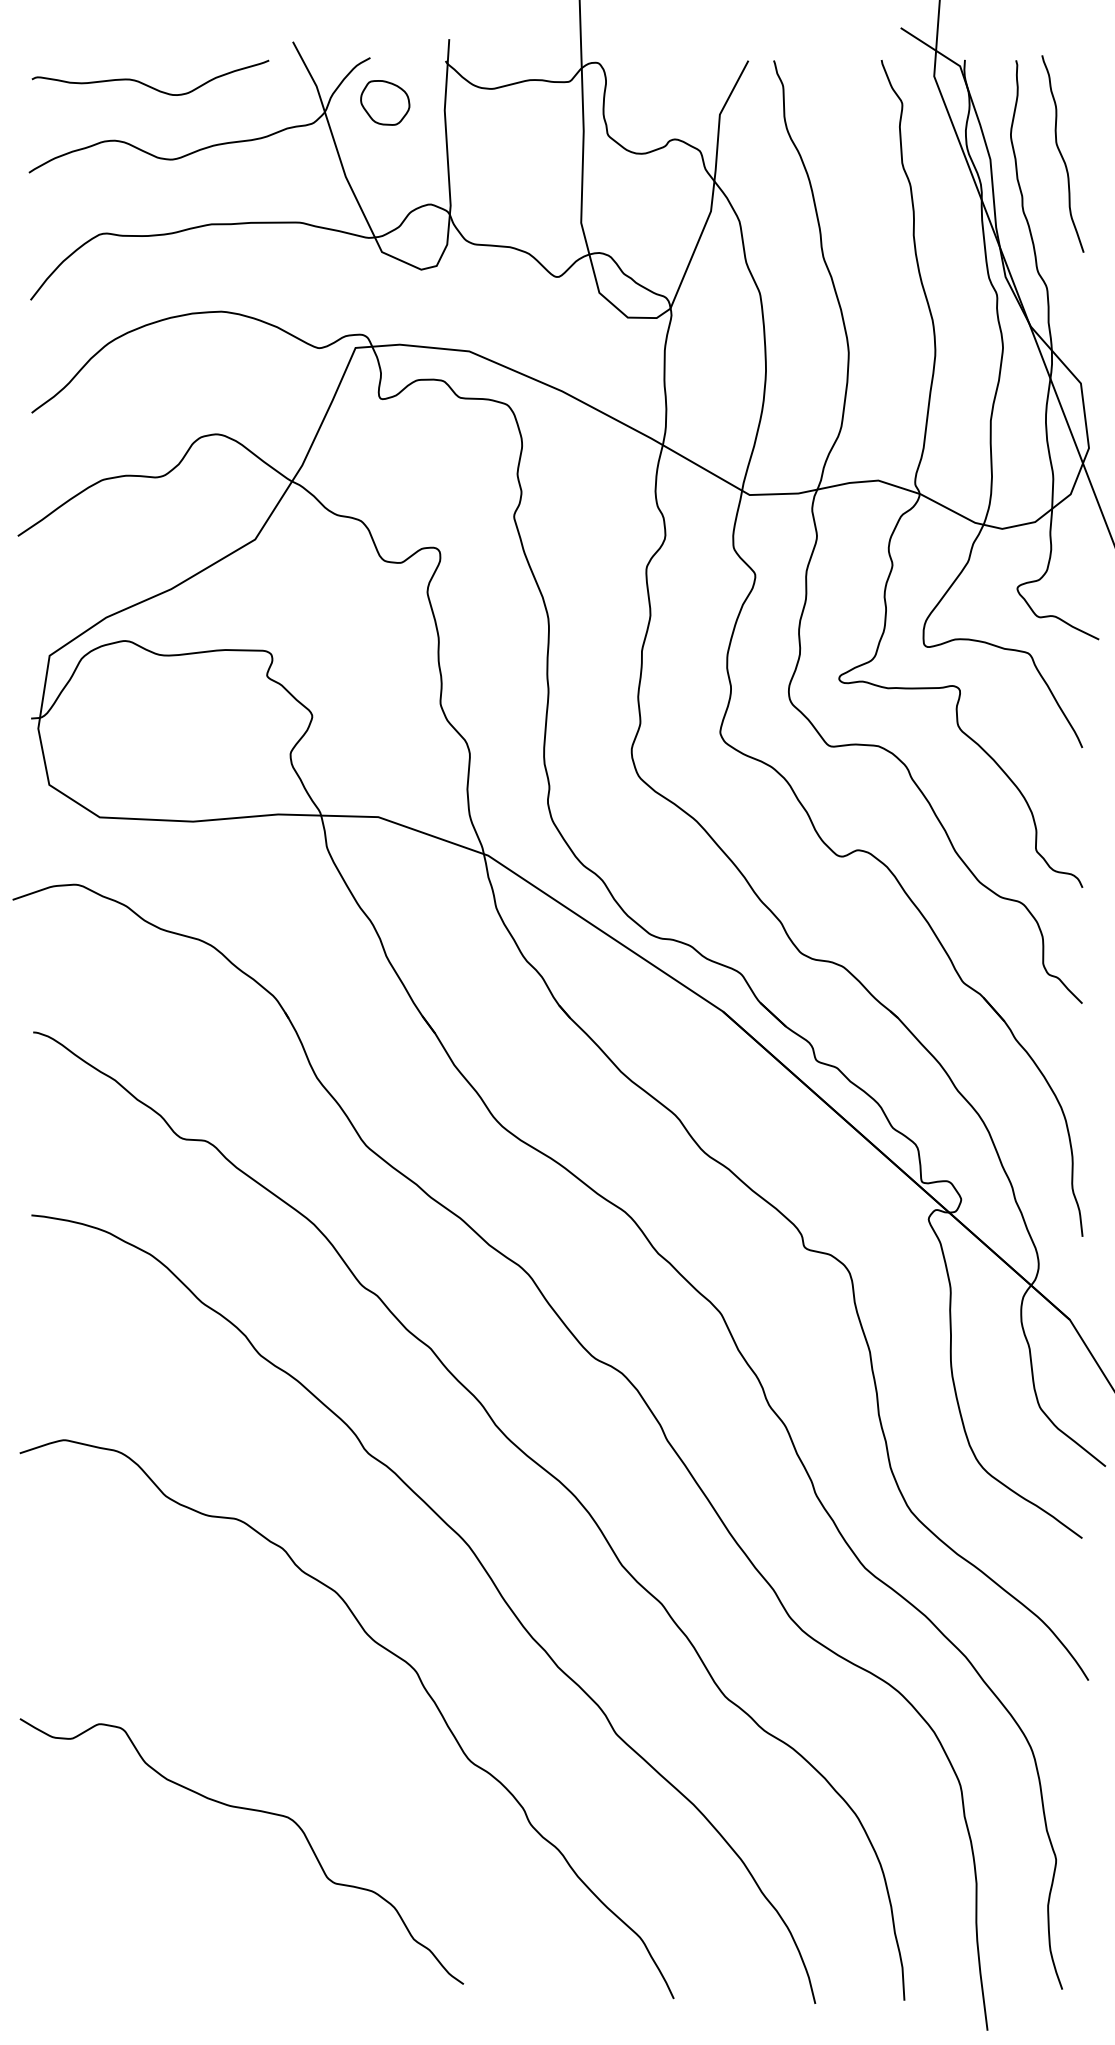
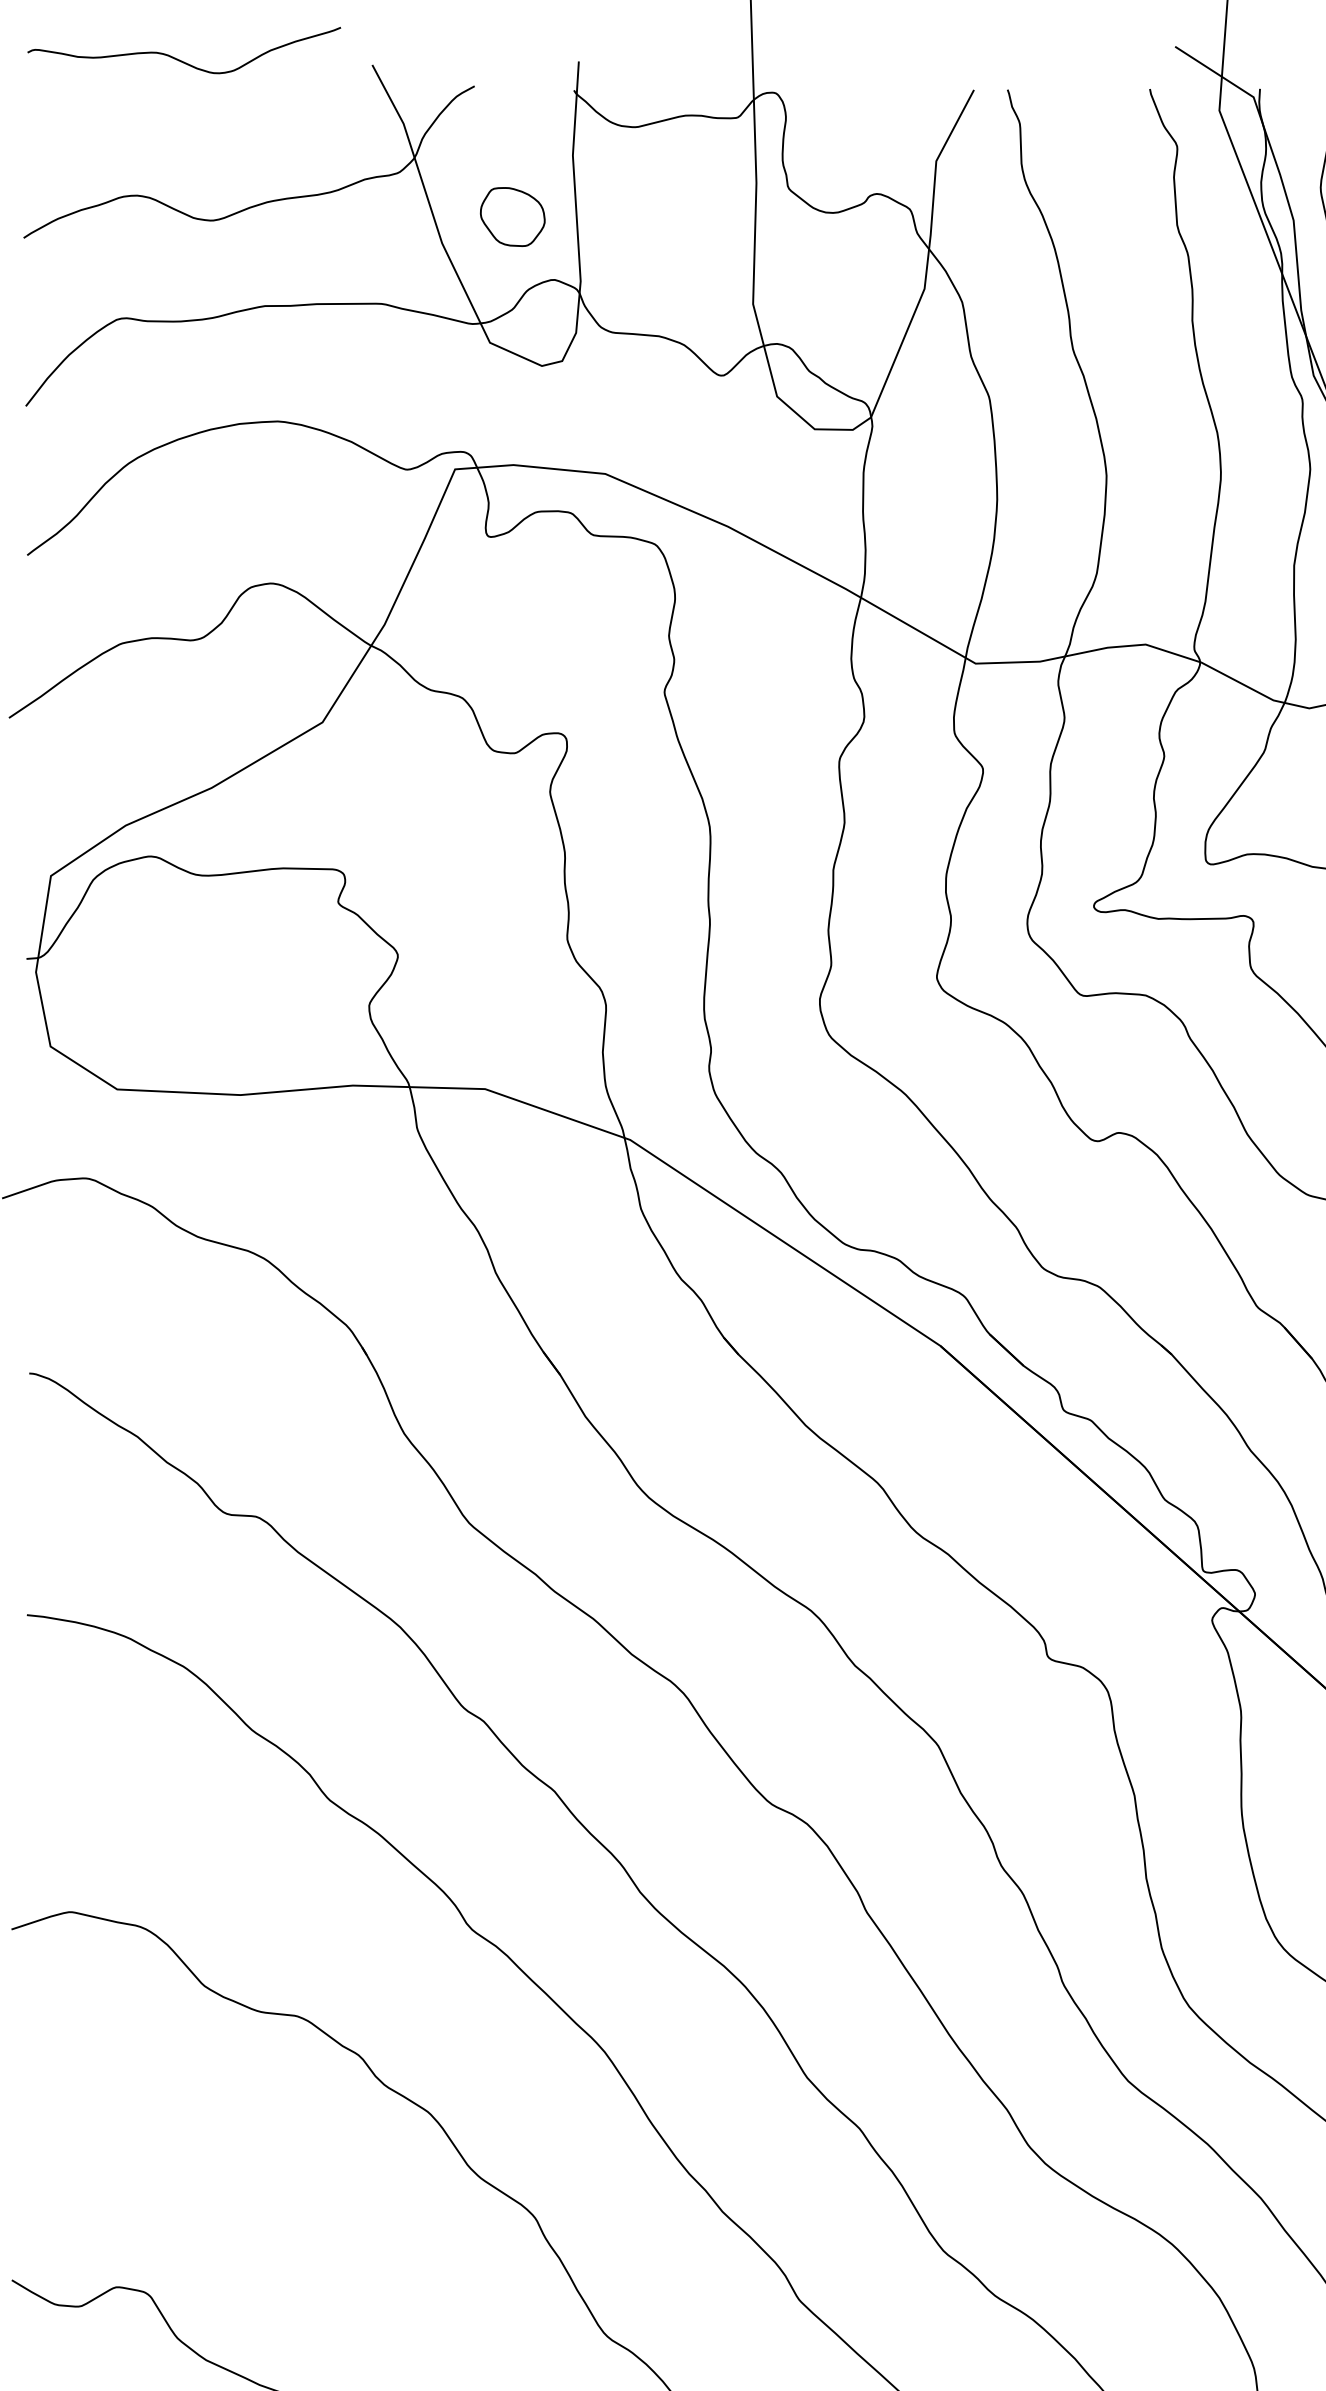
curve: (147, 84) -> (180, 59), moved
part: (385, 102) -> (513, 216), moved

